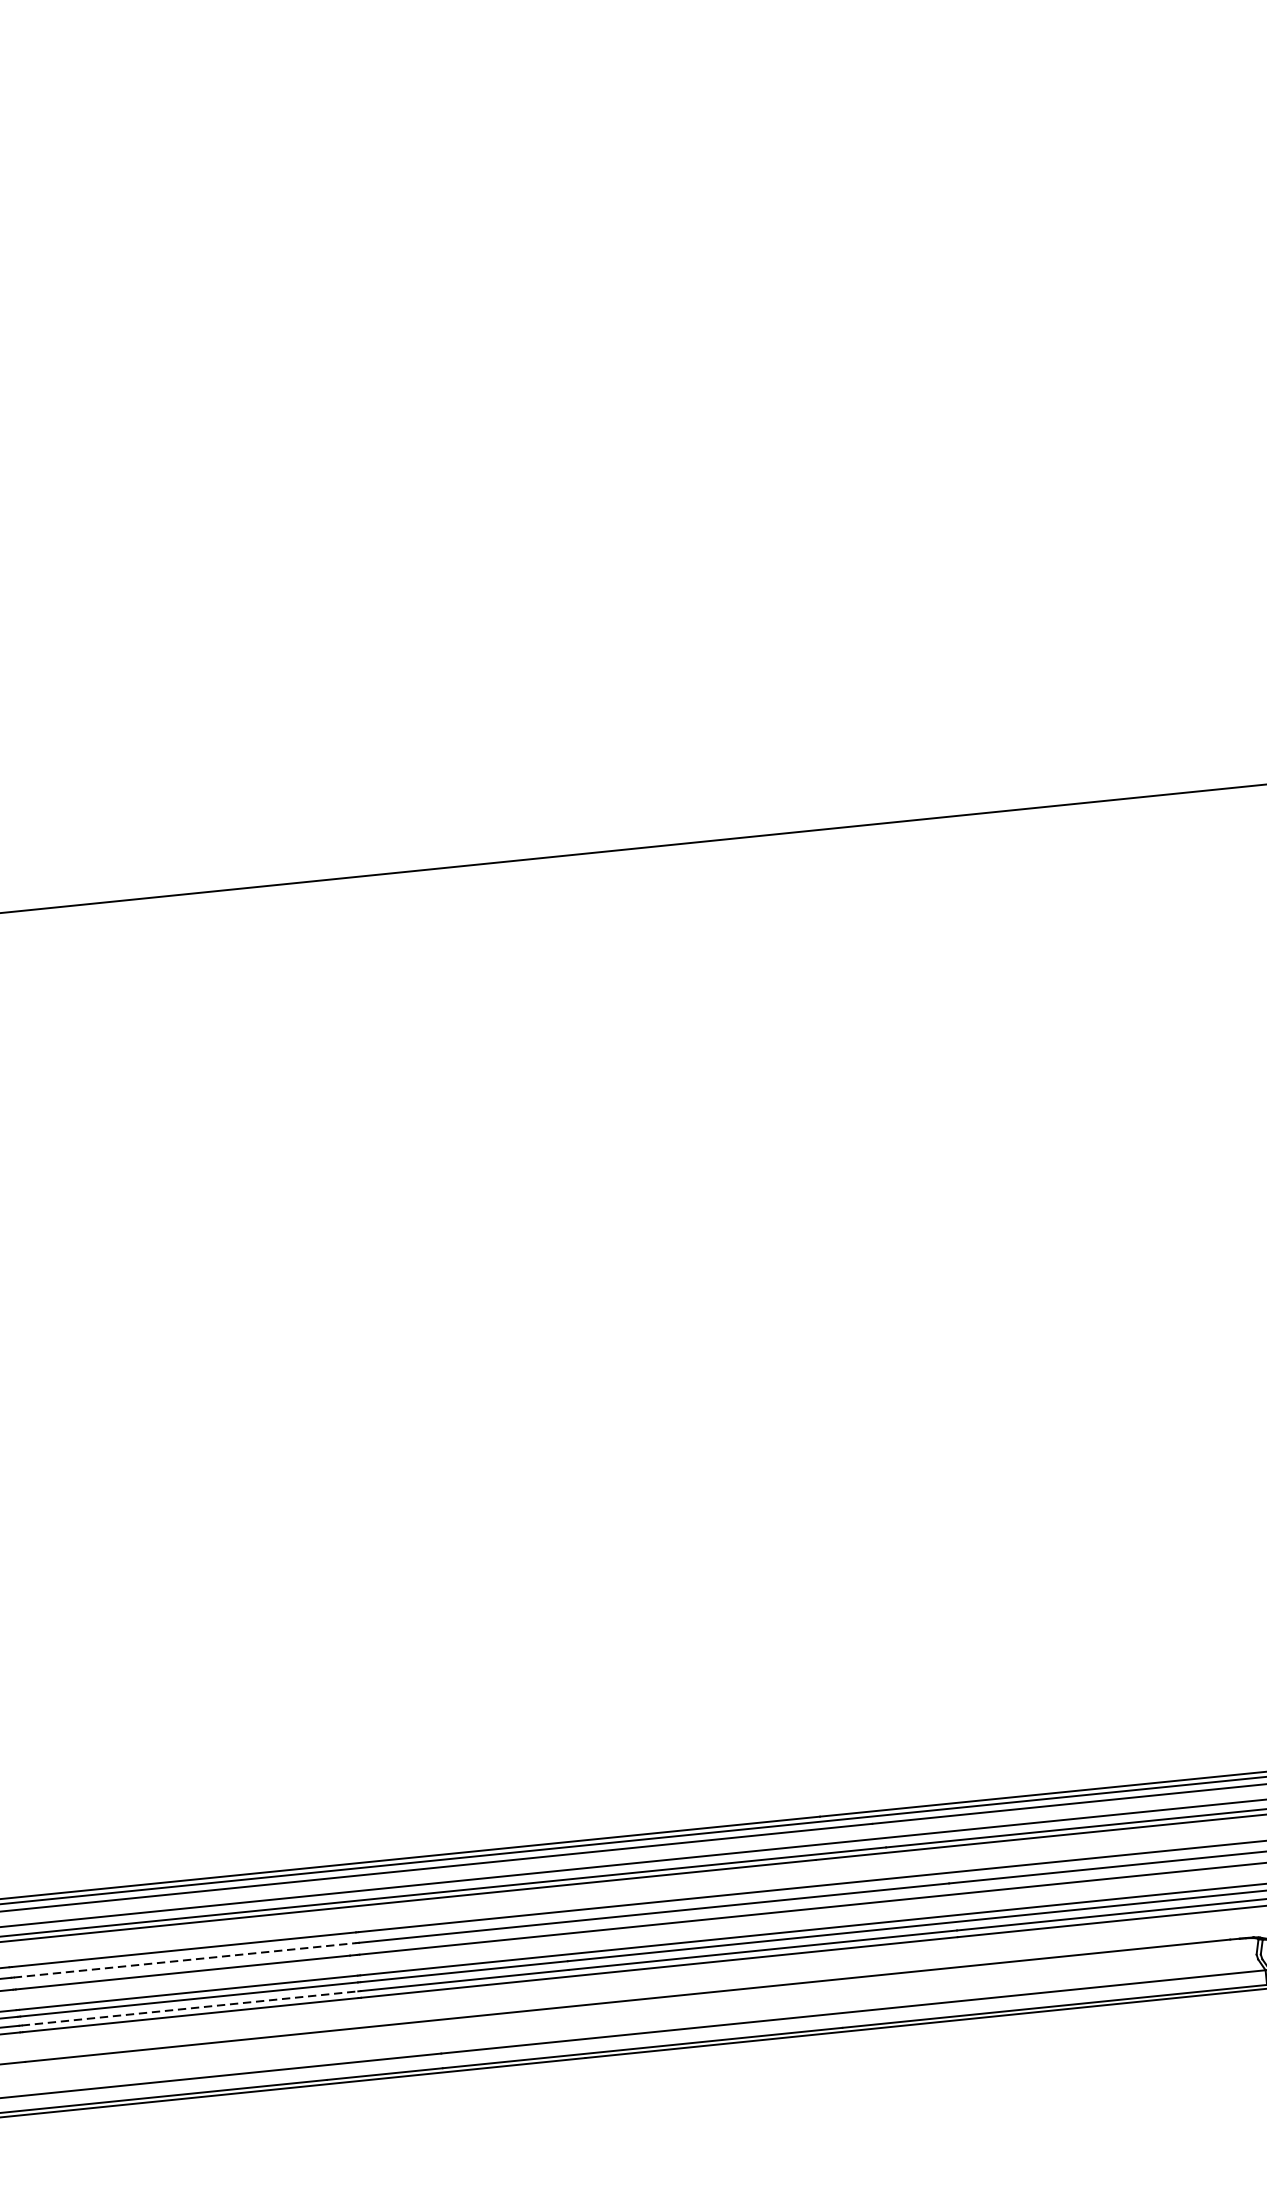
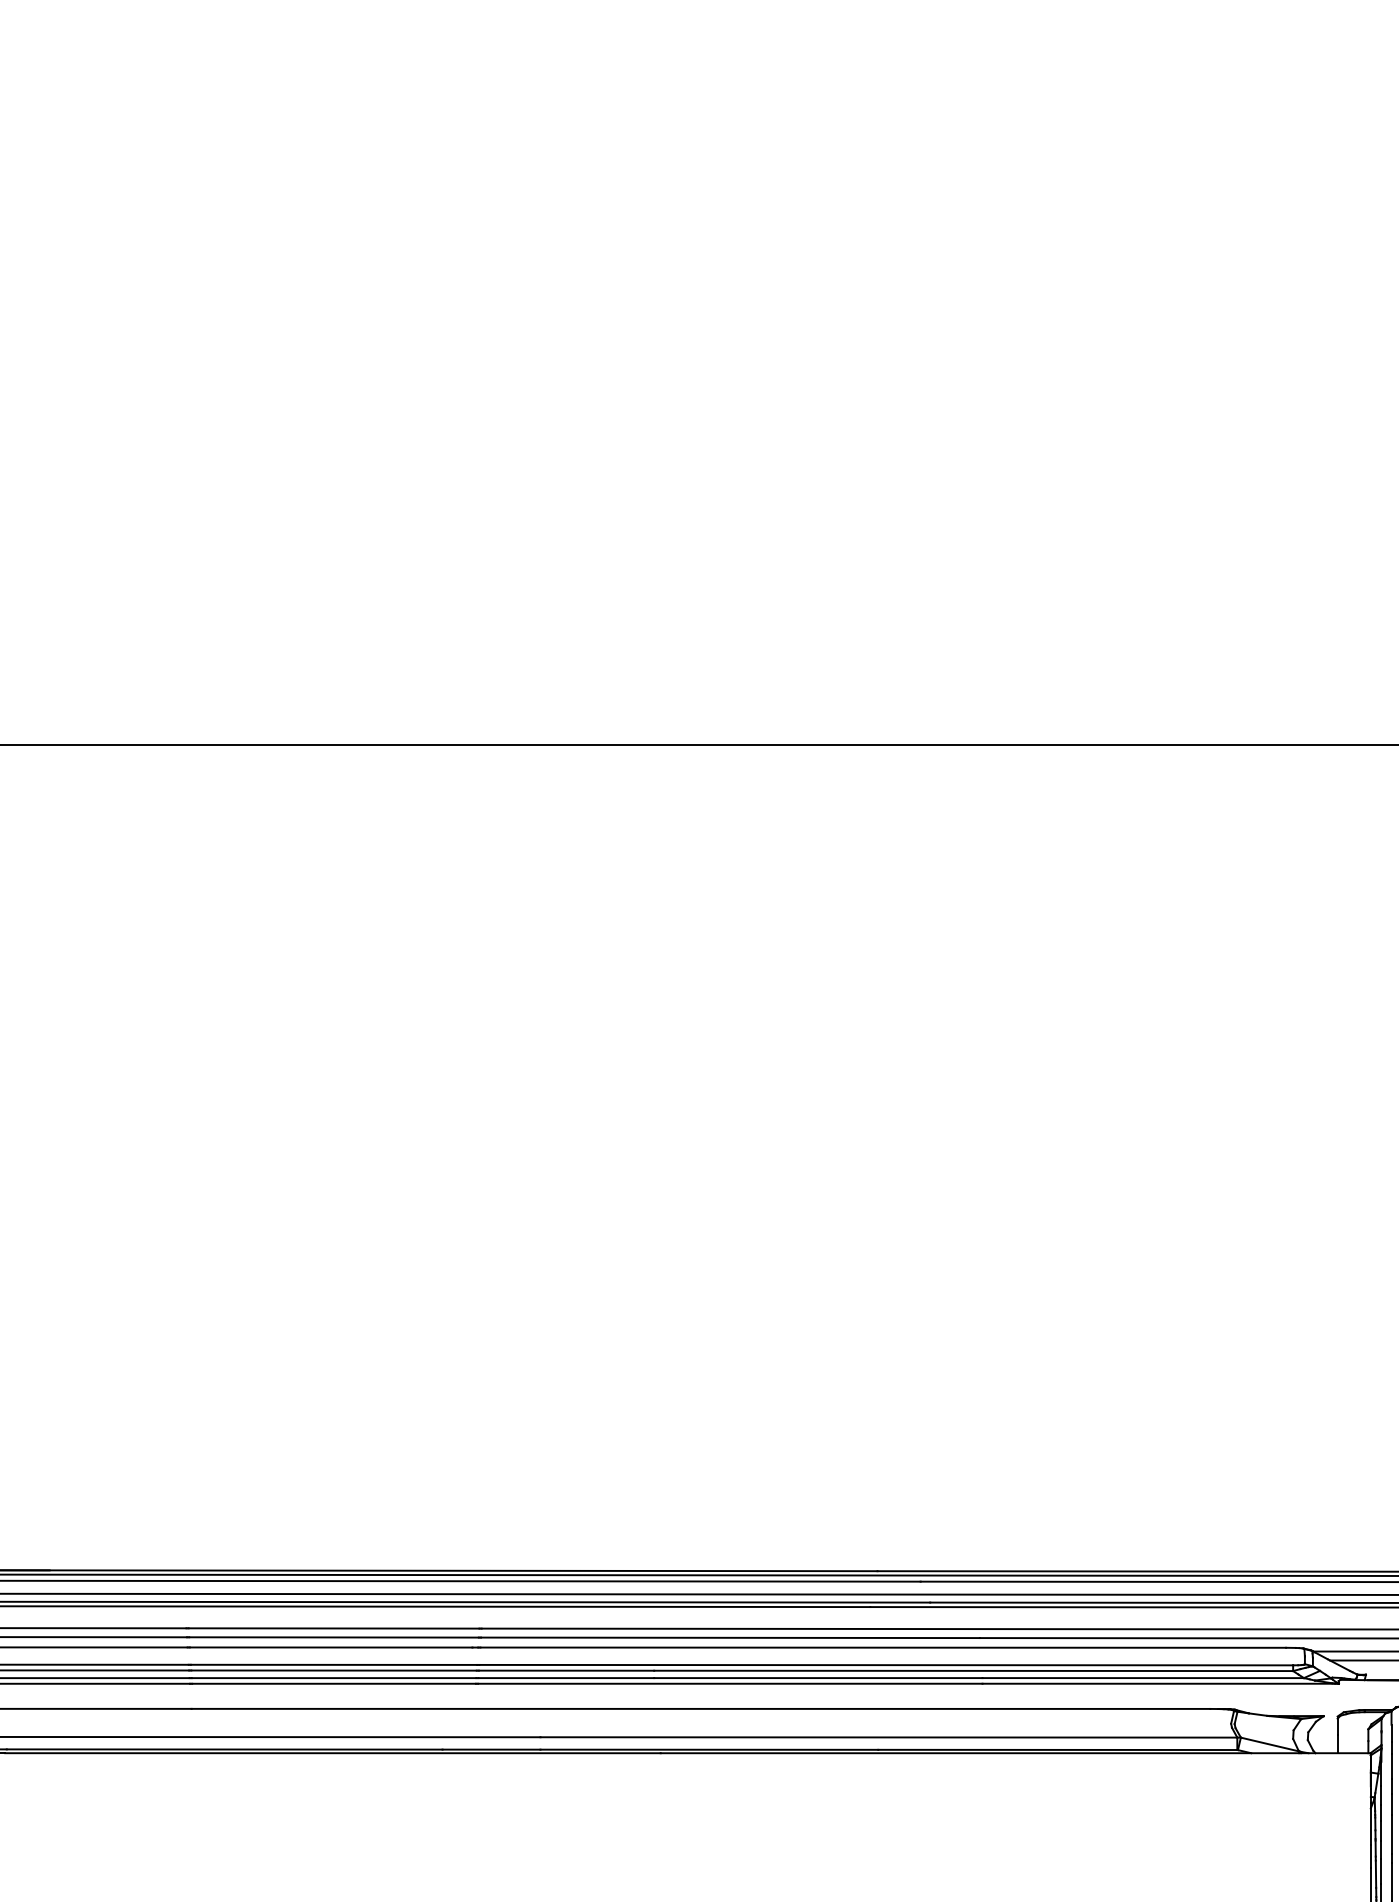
line: (185, 1960) -> (334, 1637), dashed -> solid
line: (190, 2008) -> (334, 1678), dashed -> solid

